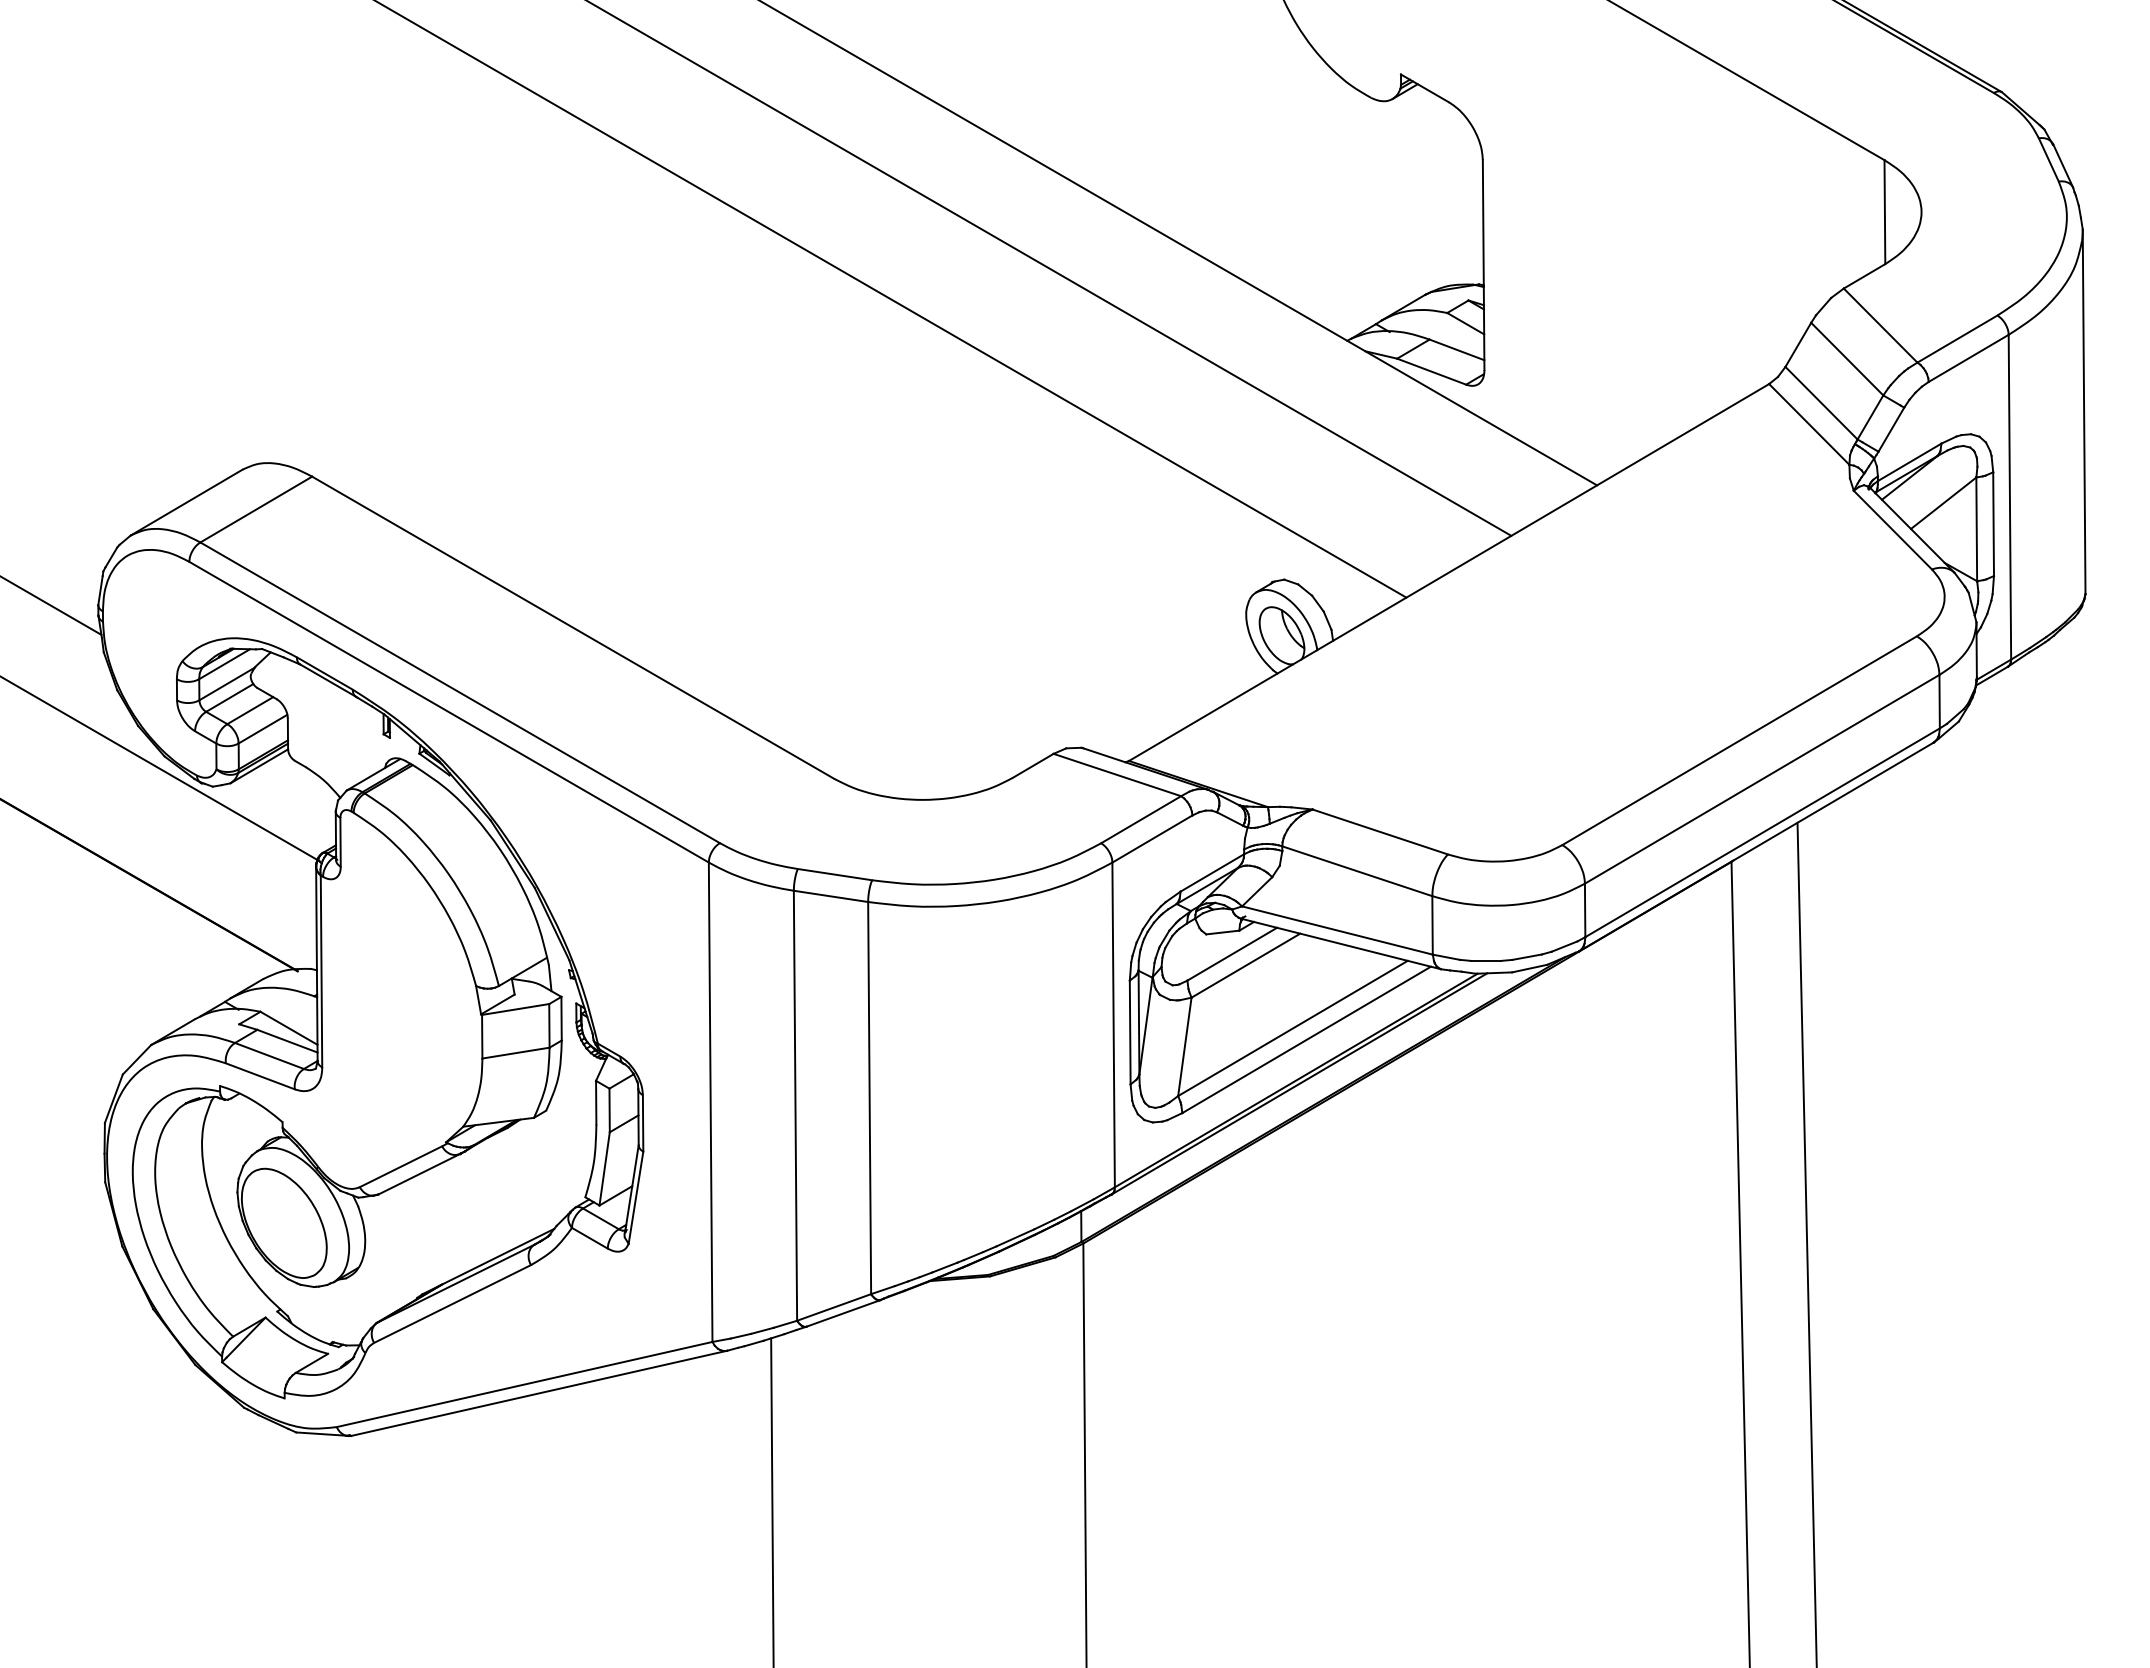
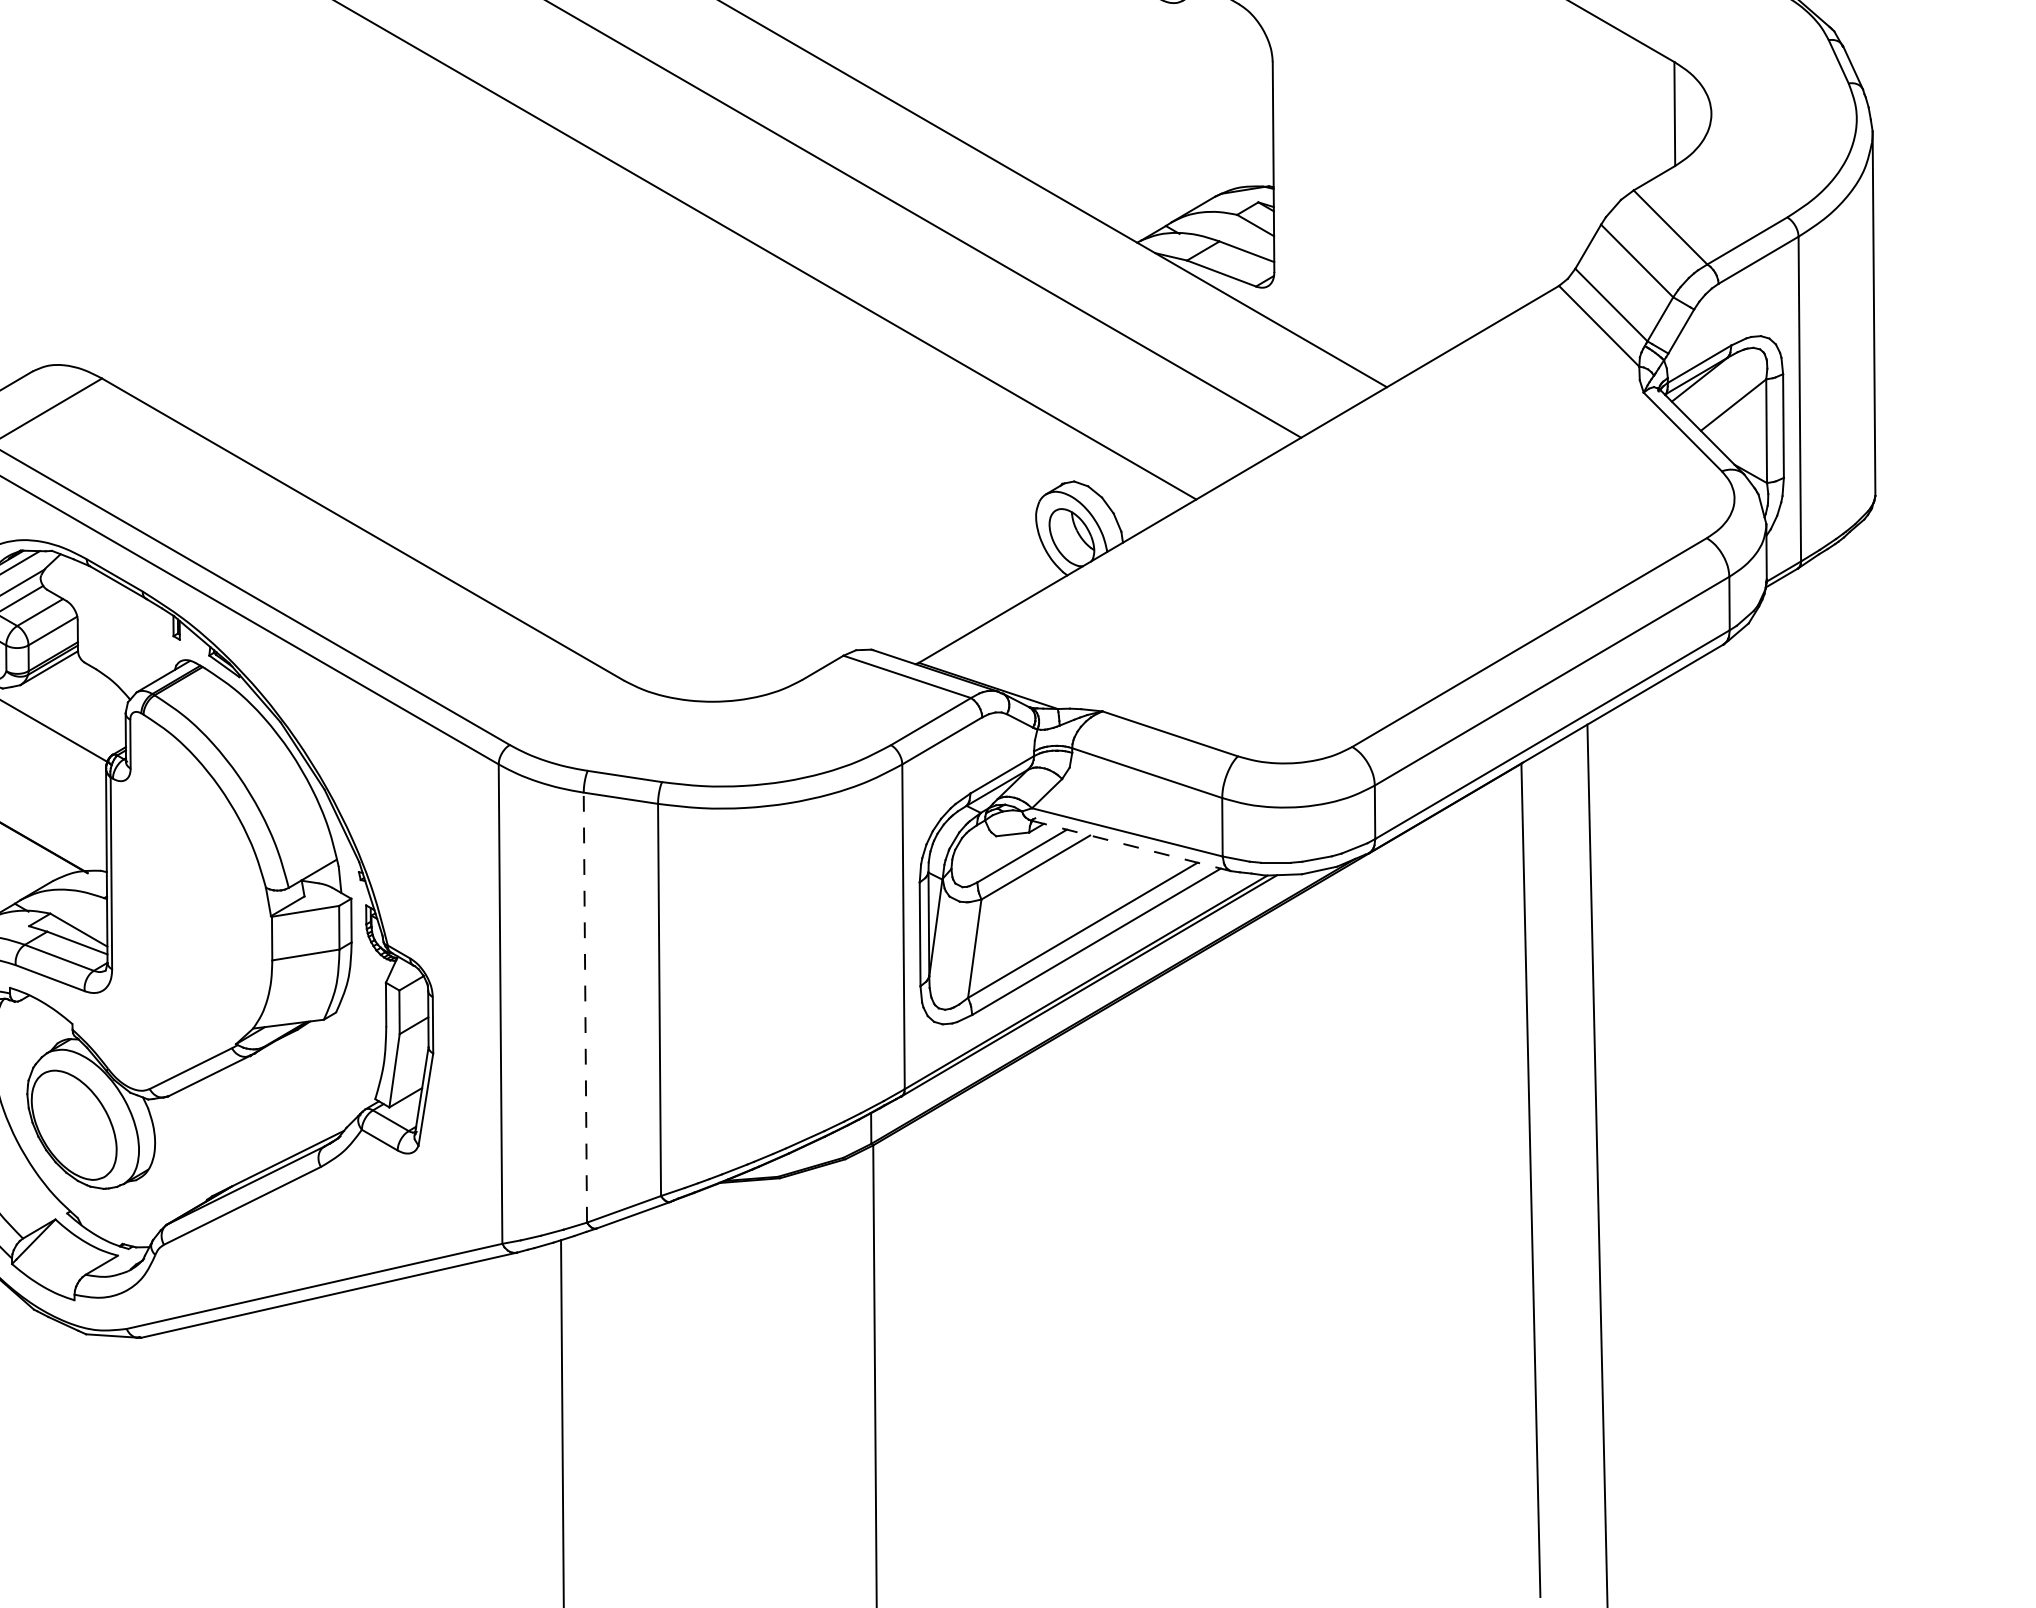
line: (1341, 944) -> (1131, 846), solid -> dashed
line: (795, 1105) -> (585, 1007), solid -> dashed

